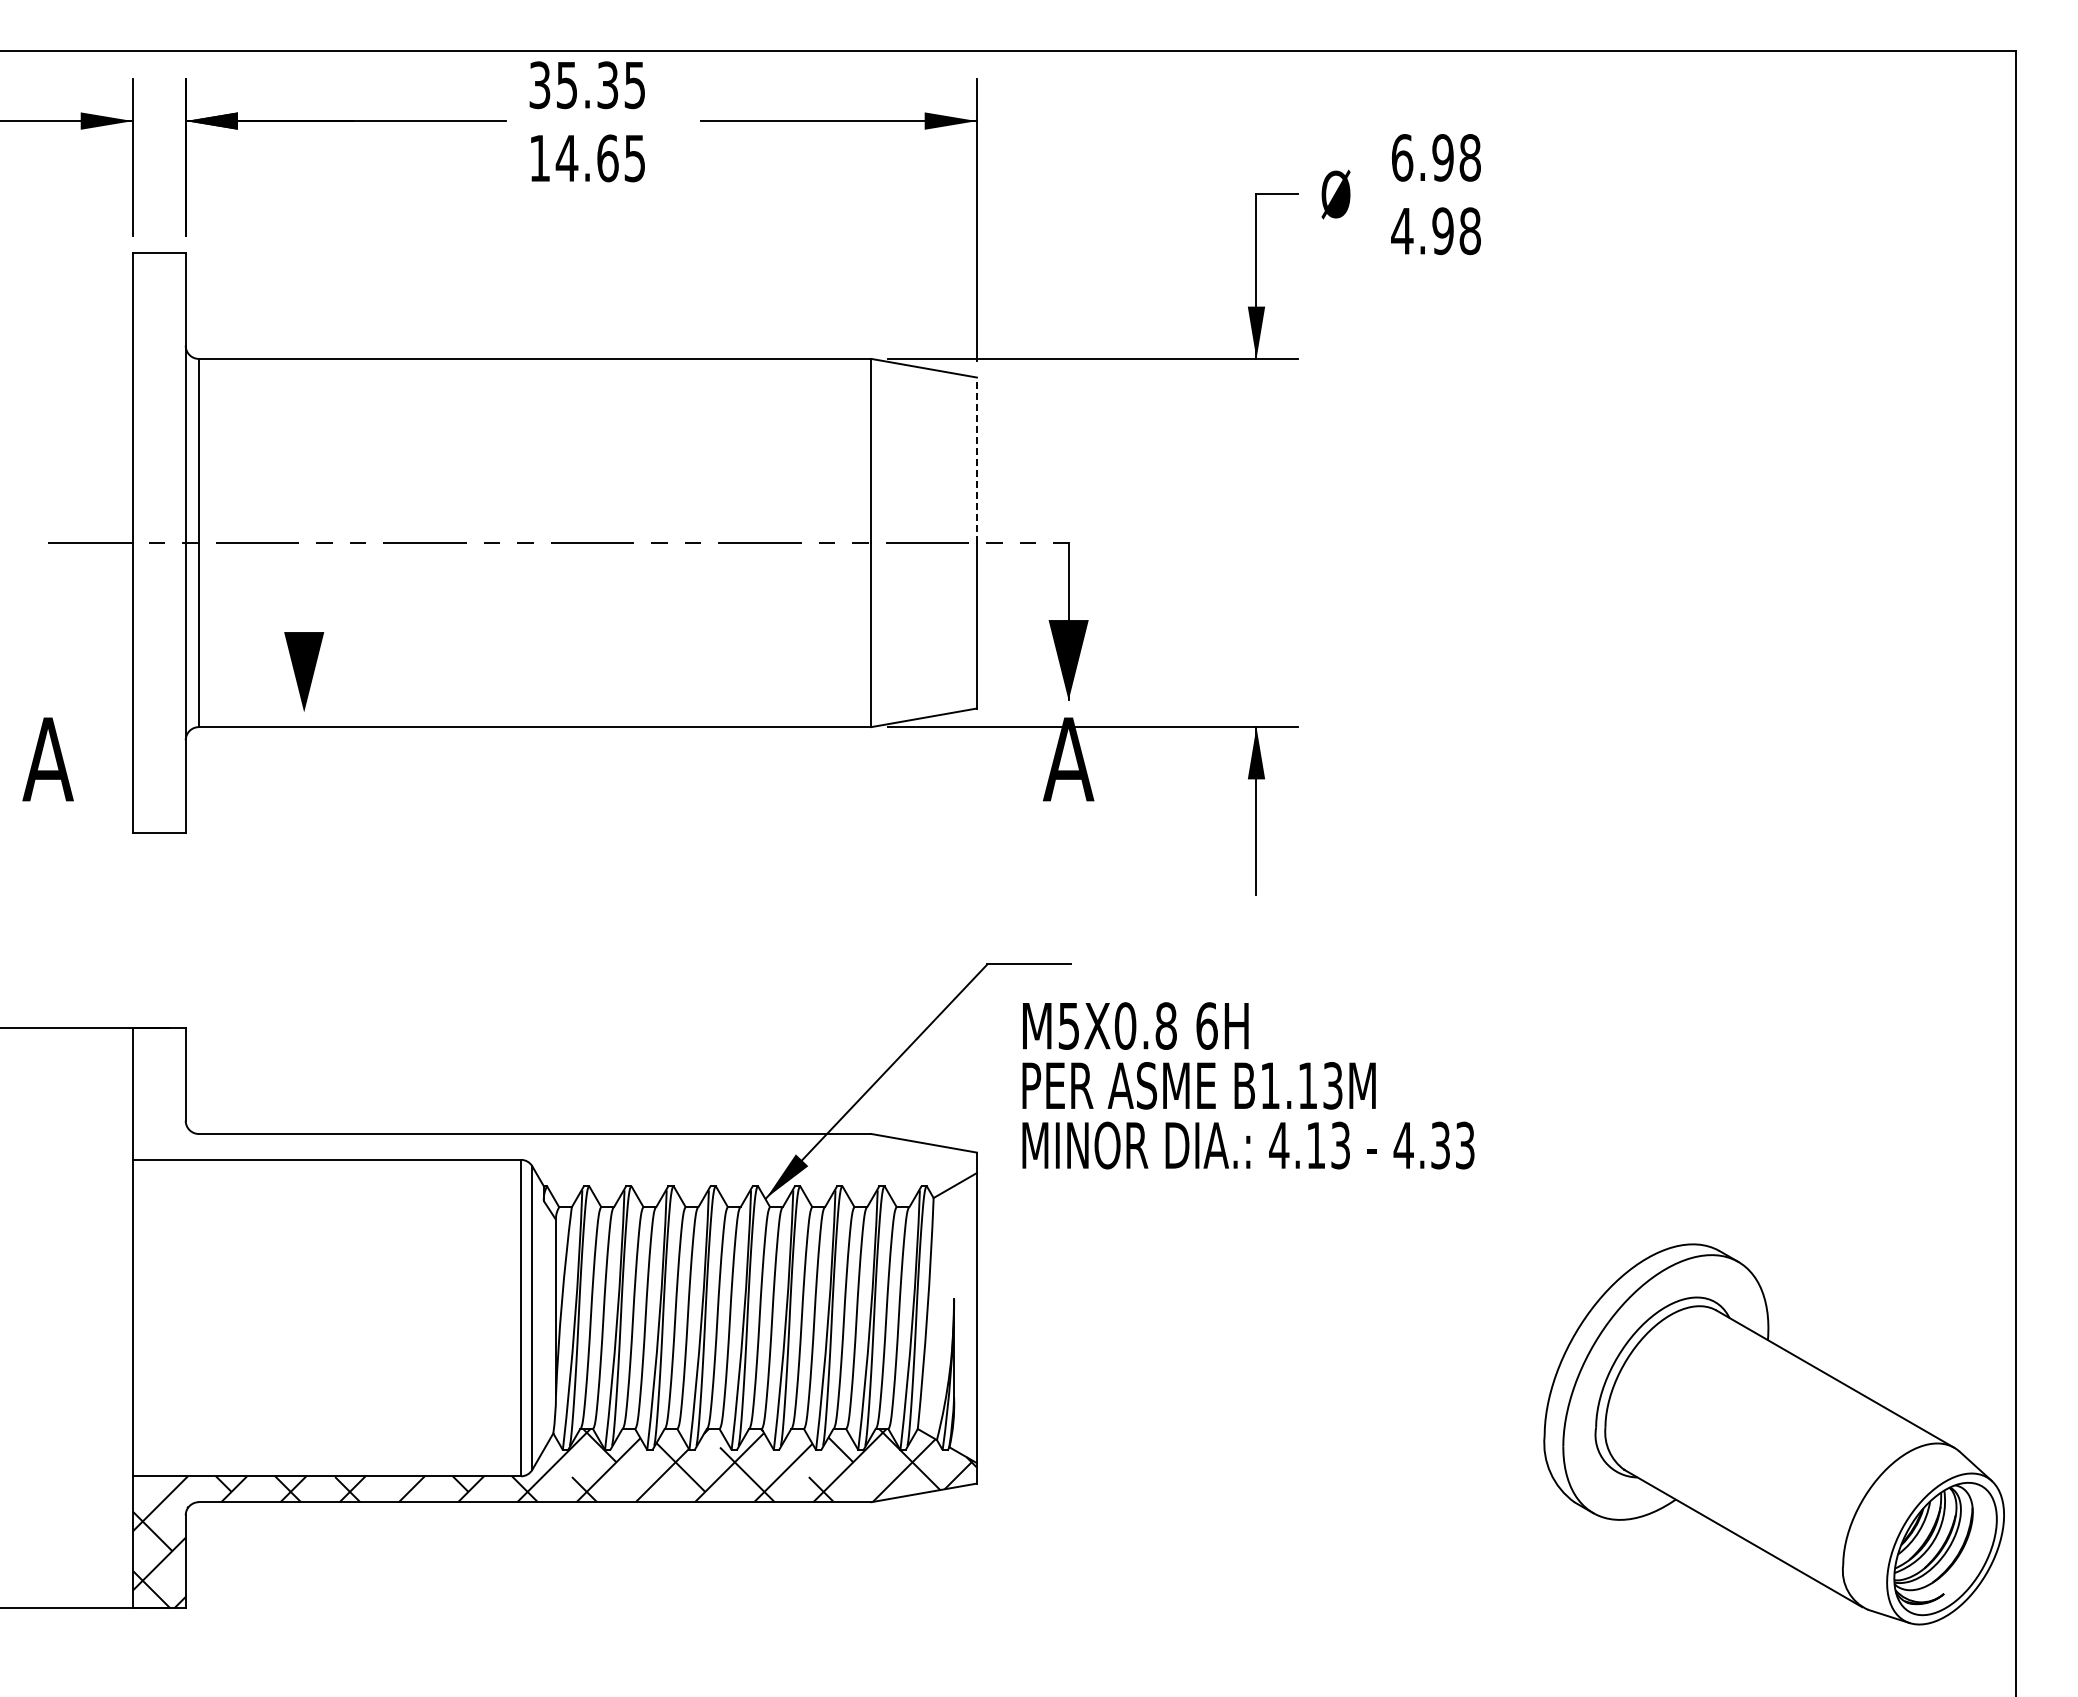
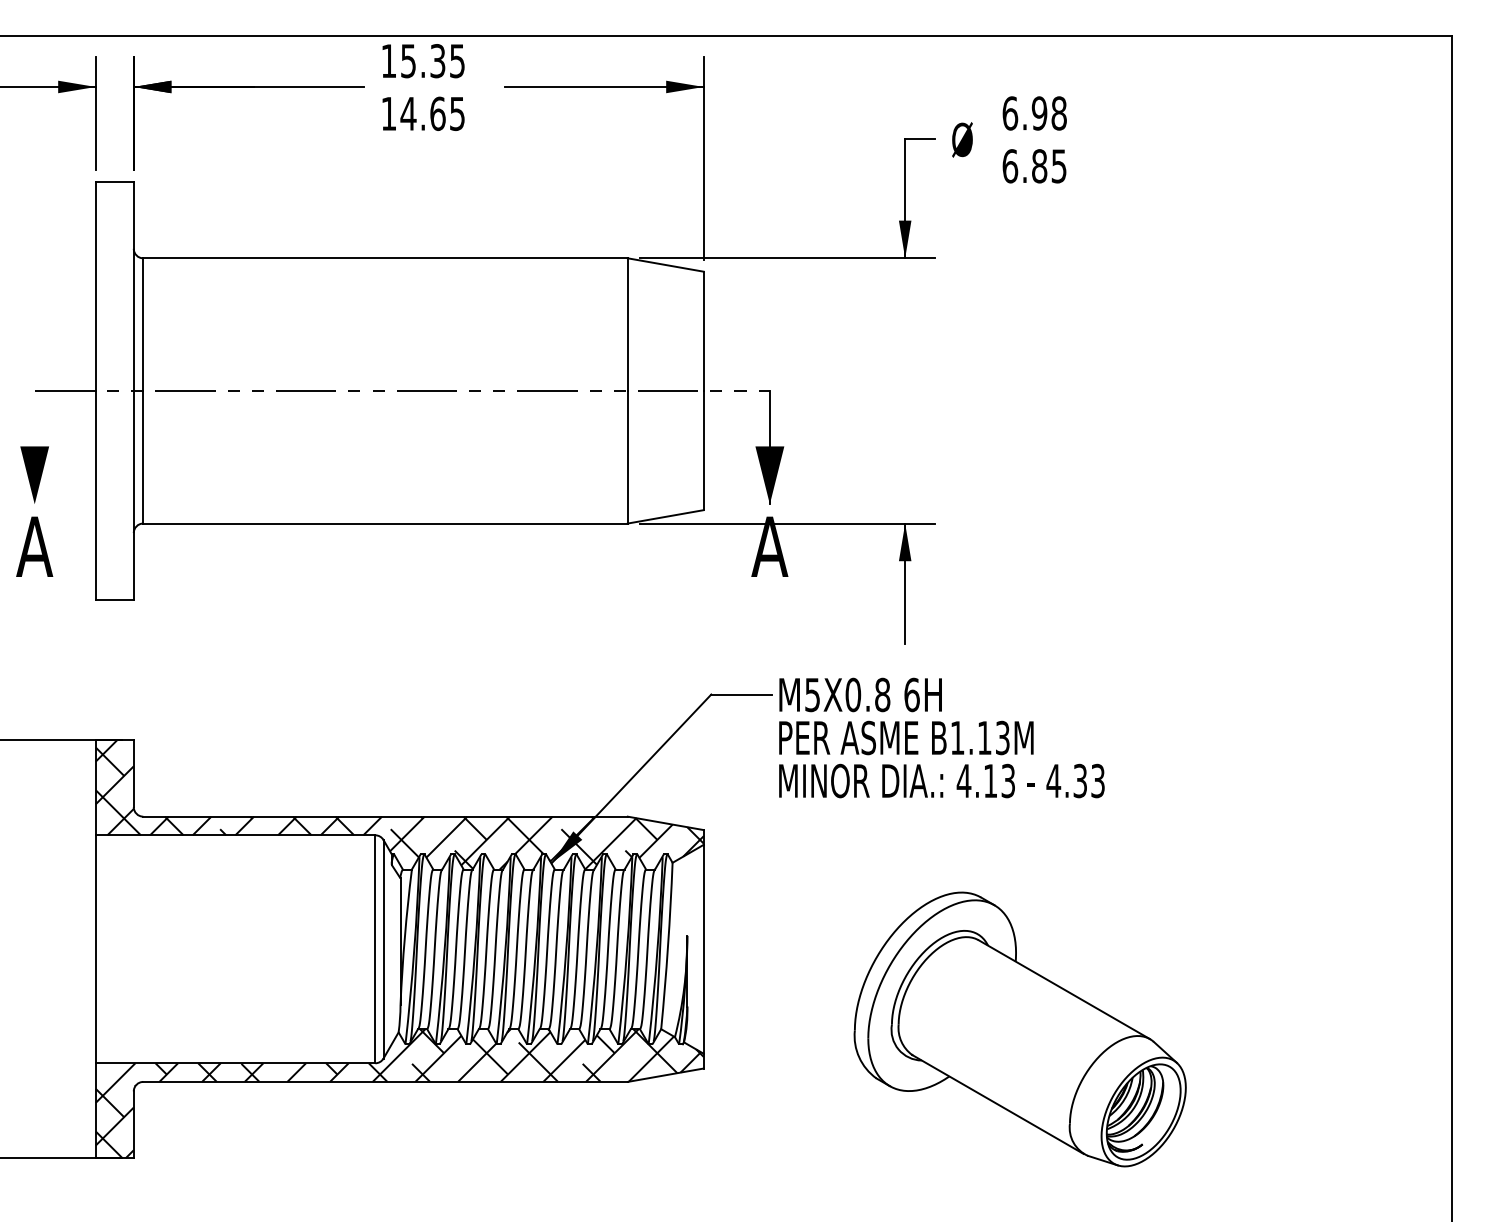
text: (539, 85) -> (388, 61), 35.35 -> 15.35
text: (1435, 231) -> (1034, 166), 4.98 -> 6.85
line: (976, 460) -> (703, 331), dashed -> solid
part: (304, 671) -> (34, 474), moved
text: (1248, 1085) -> (941, 737), moved
hatch: (554, 1117) -> (399, 804), added
part: (1773, 1434) -> (1019, 1029), moved

